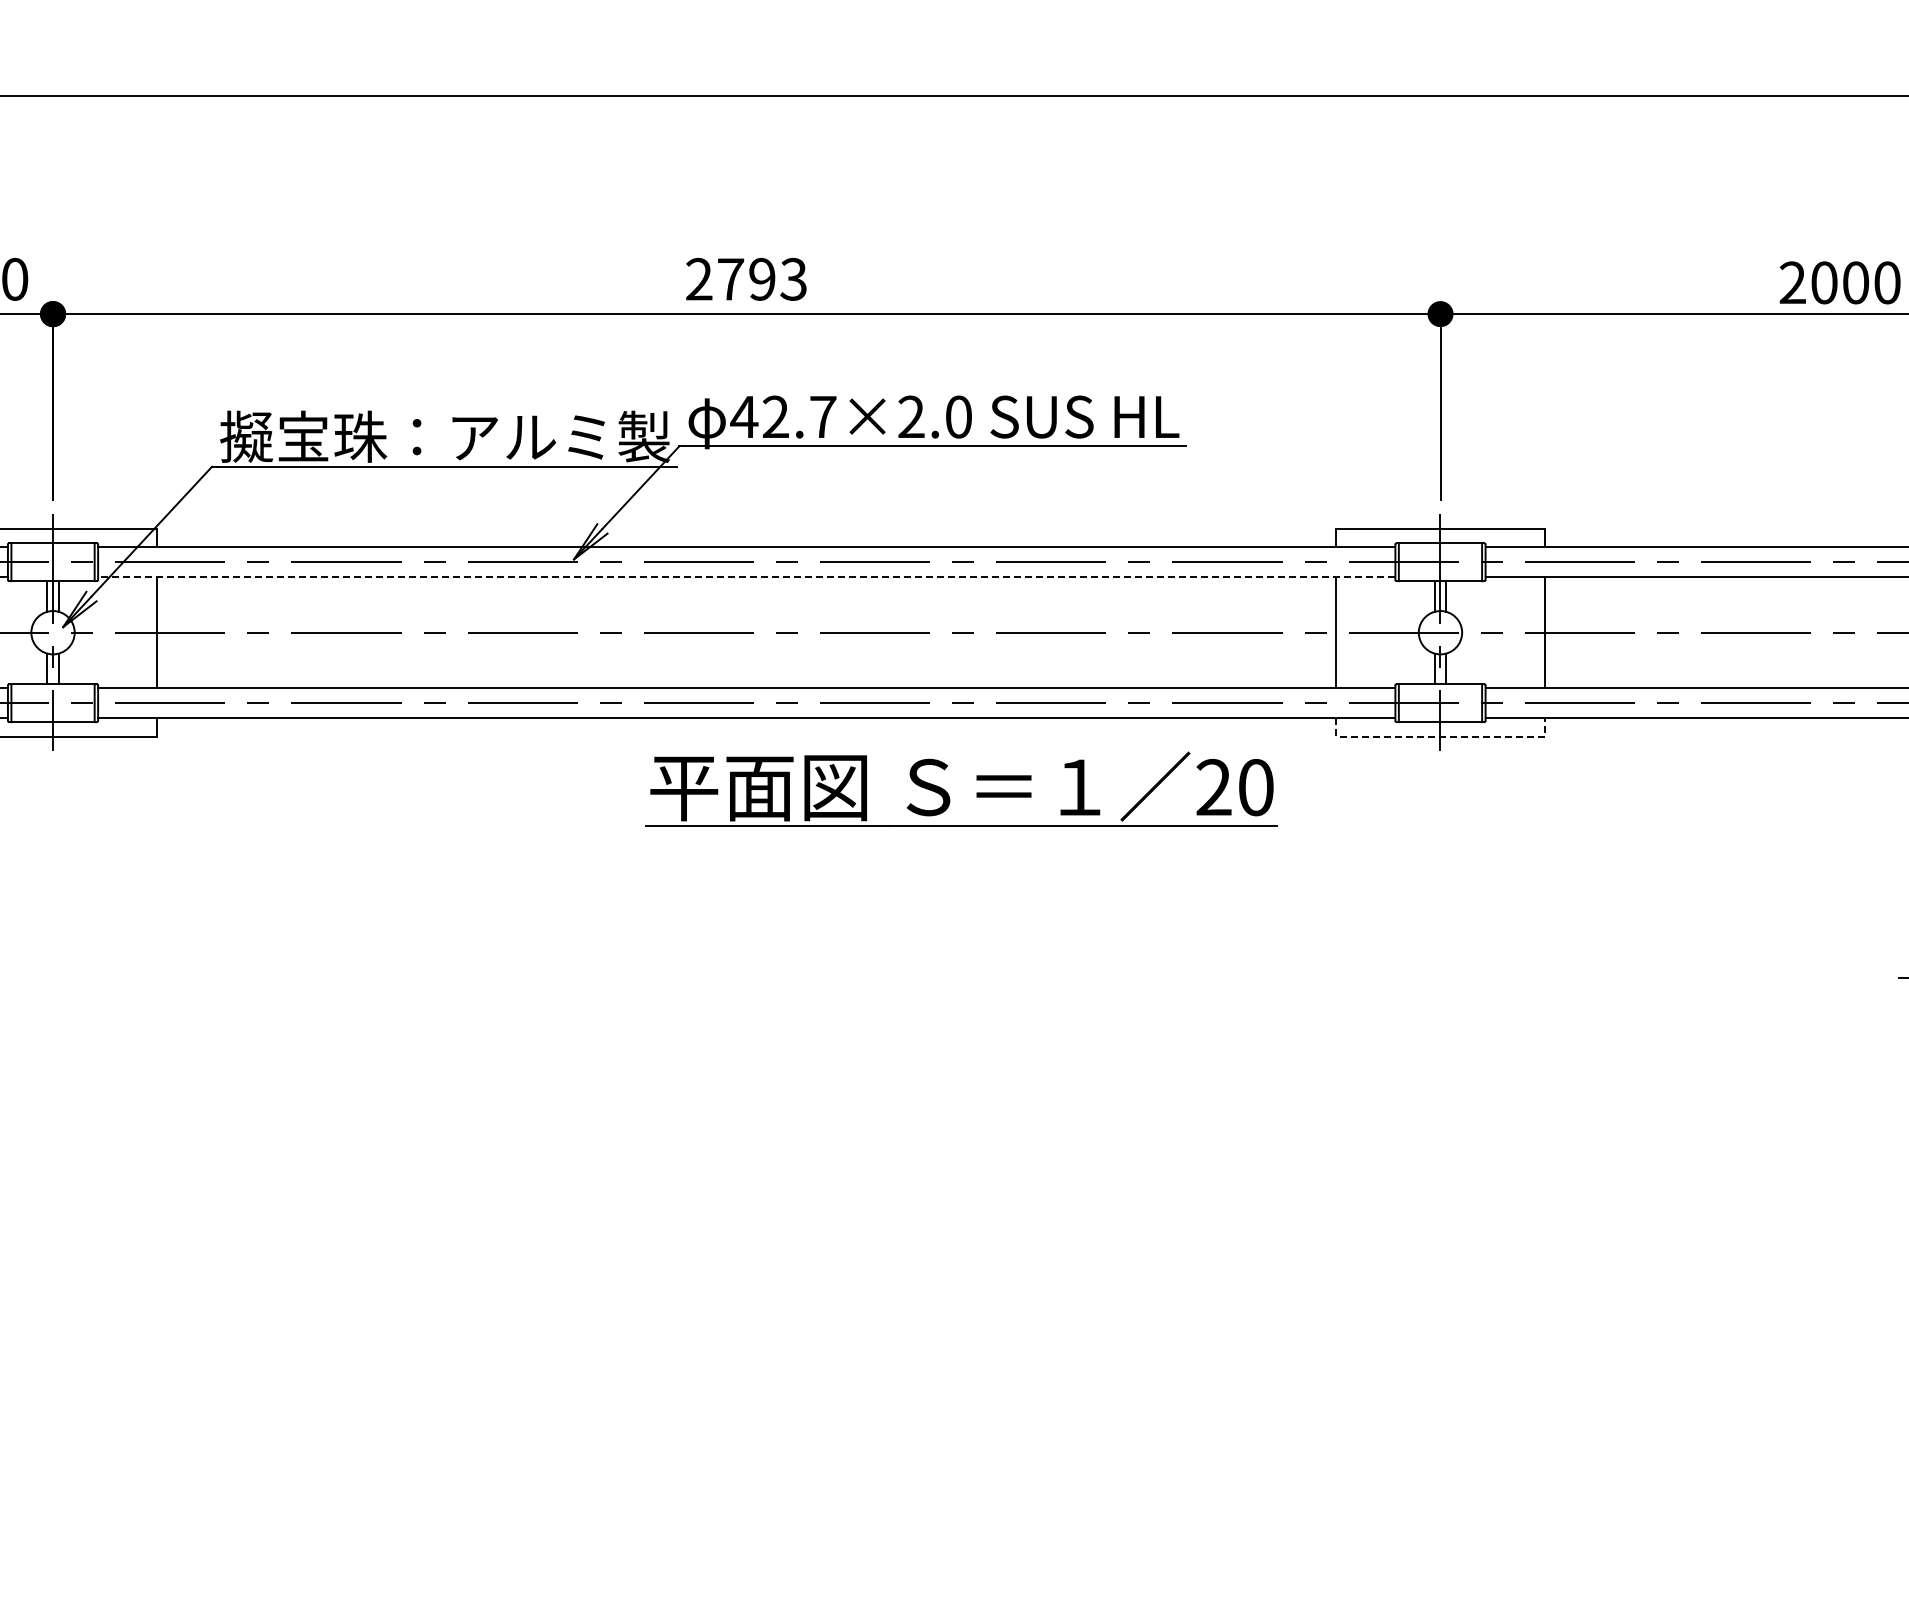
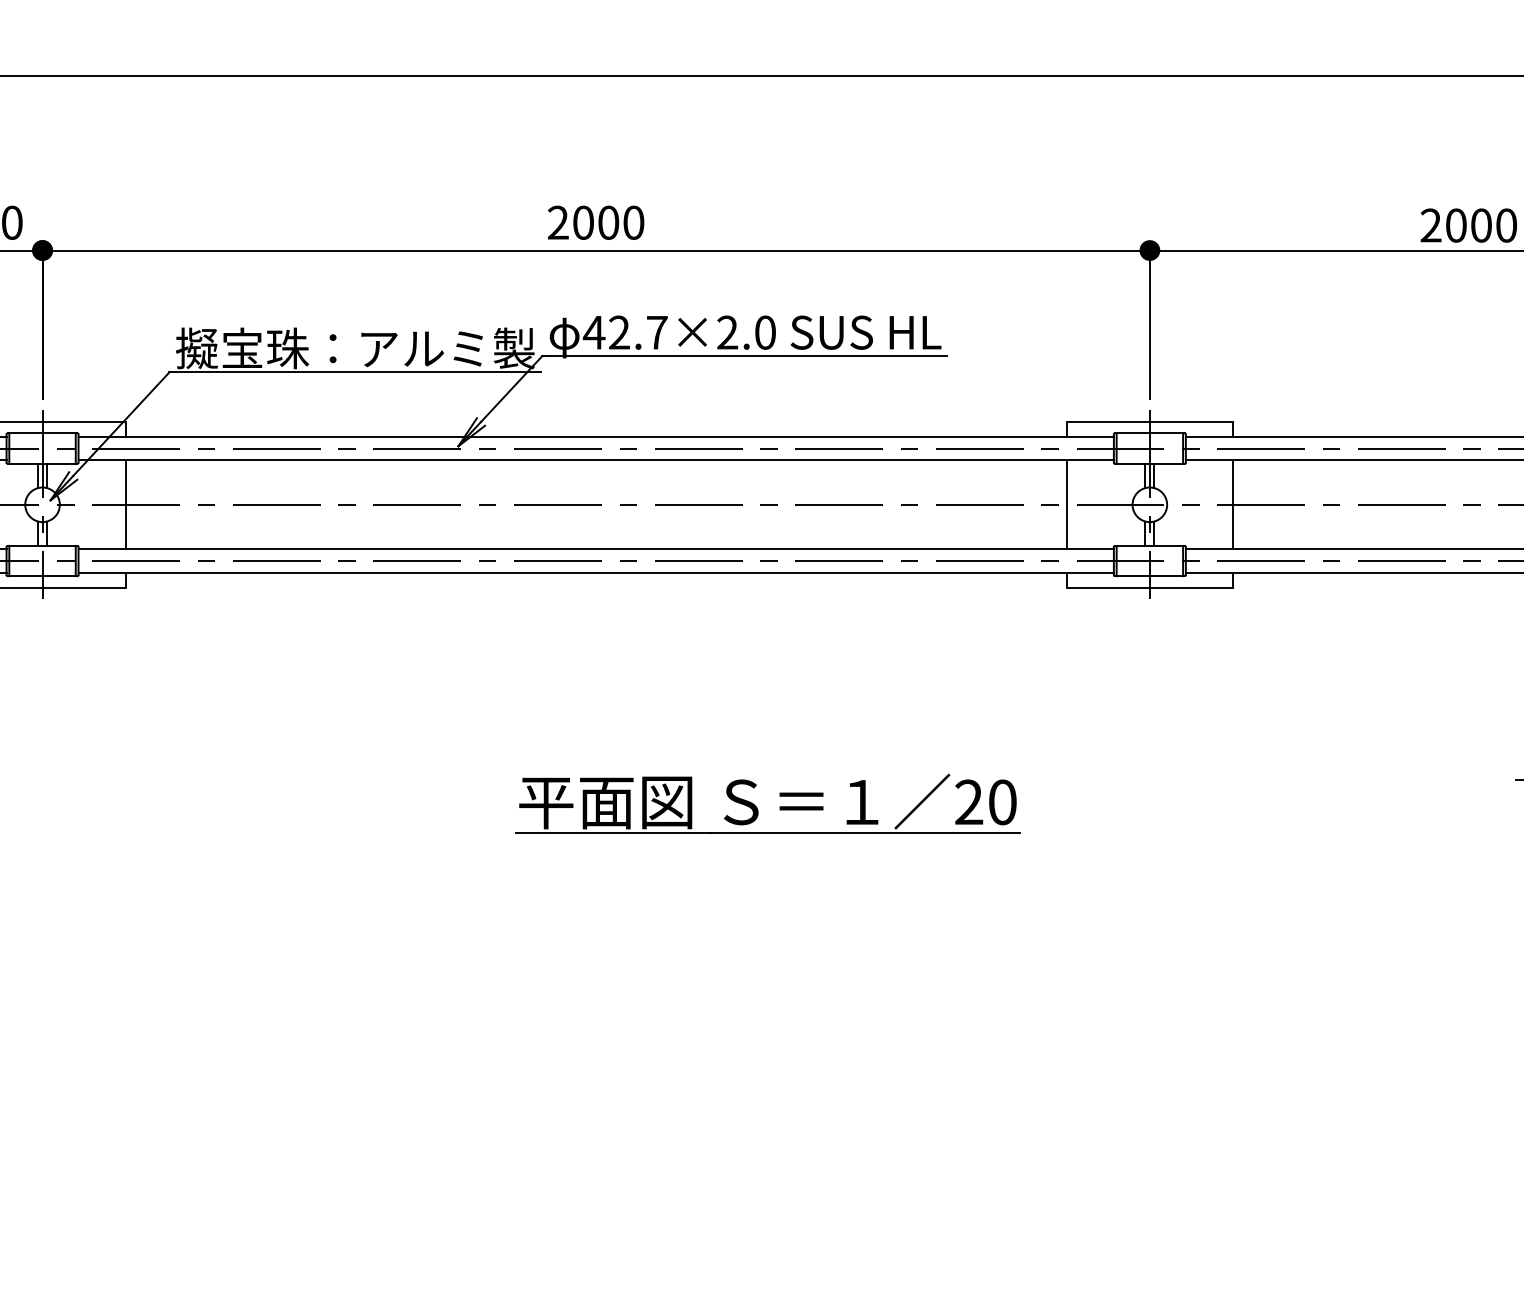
text: (762, 278) -> (608, 222), 2793 -> 2000
line: (746, 577) -> (595, 460), dashed -> solid
line: (1440, 736) -> (1149, 587), dashed -> solid
part: (949, 795) -> (758, 808), moved

